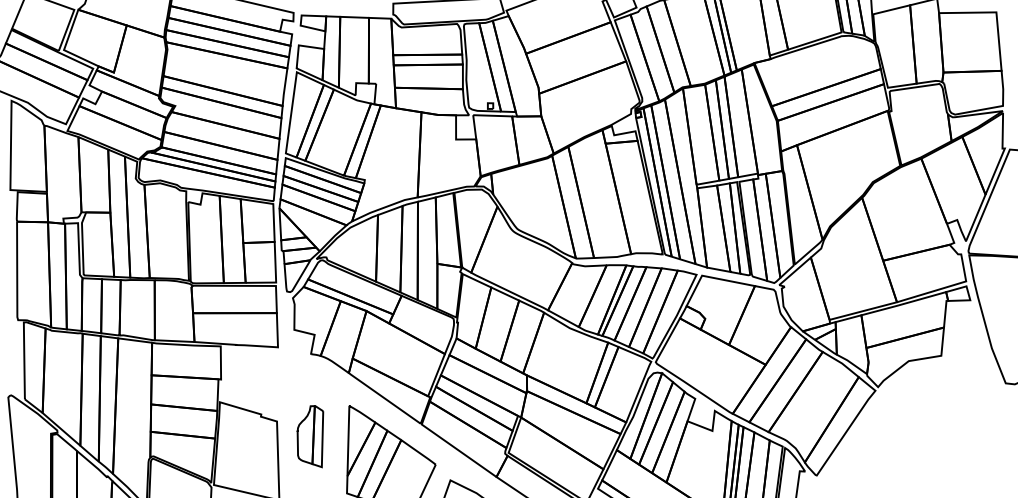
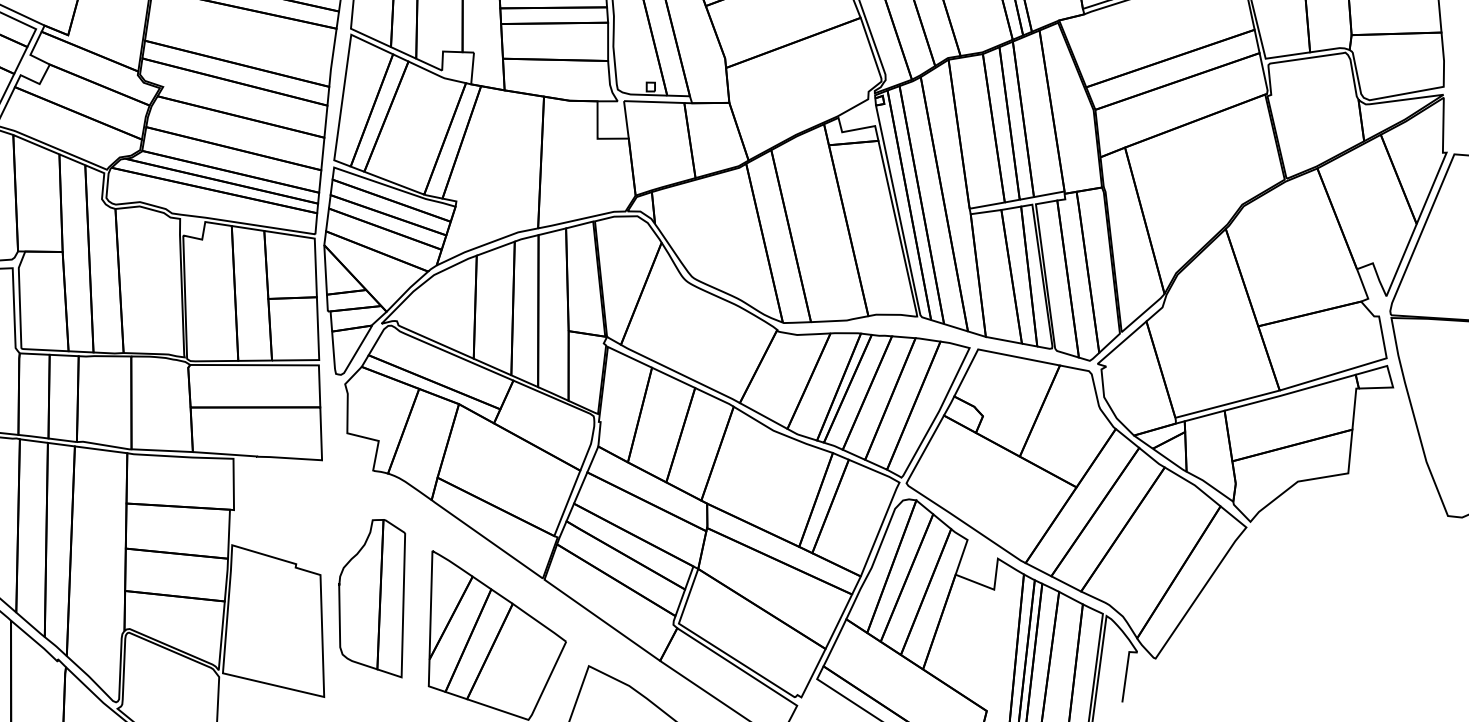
part: (310, 436) -> (372, 598), size x1.67

